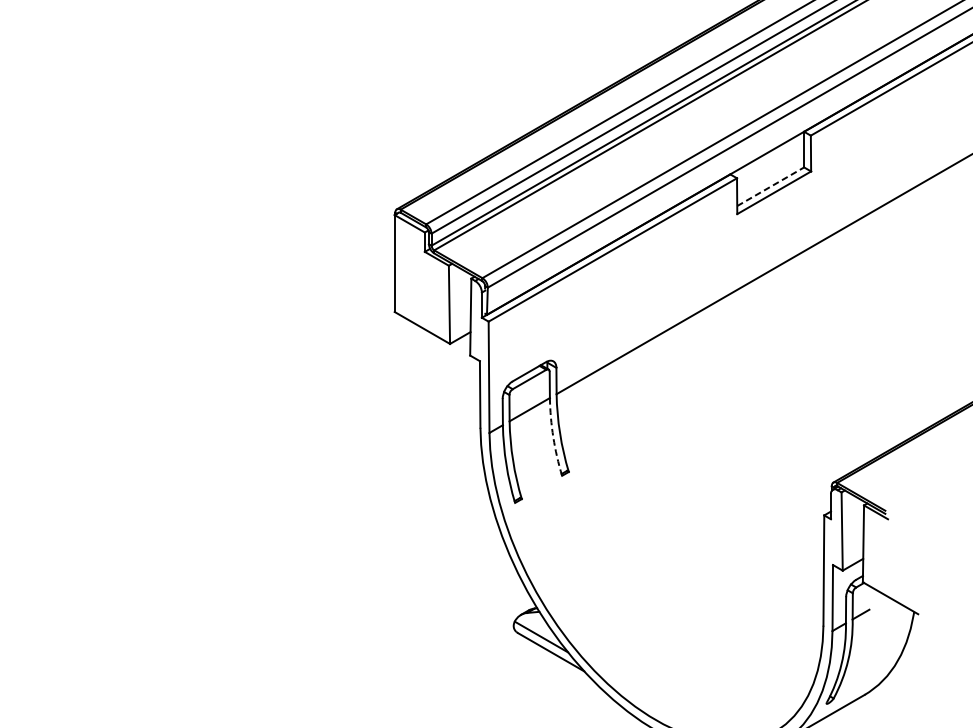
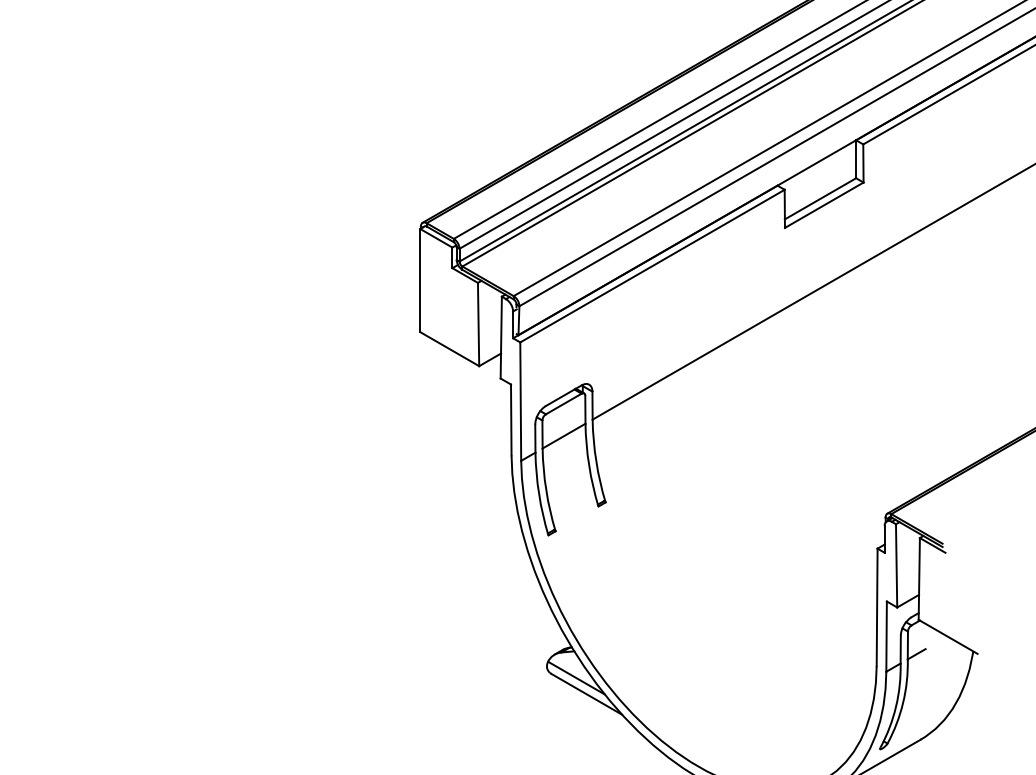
line: (770, 186) -> (820, 198), dashed -> solid
arc: (553, 437) -> (589, 465), dashed -> solid

